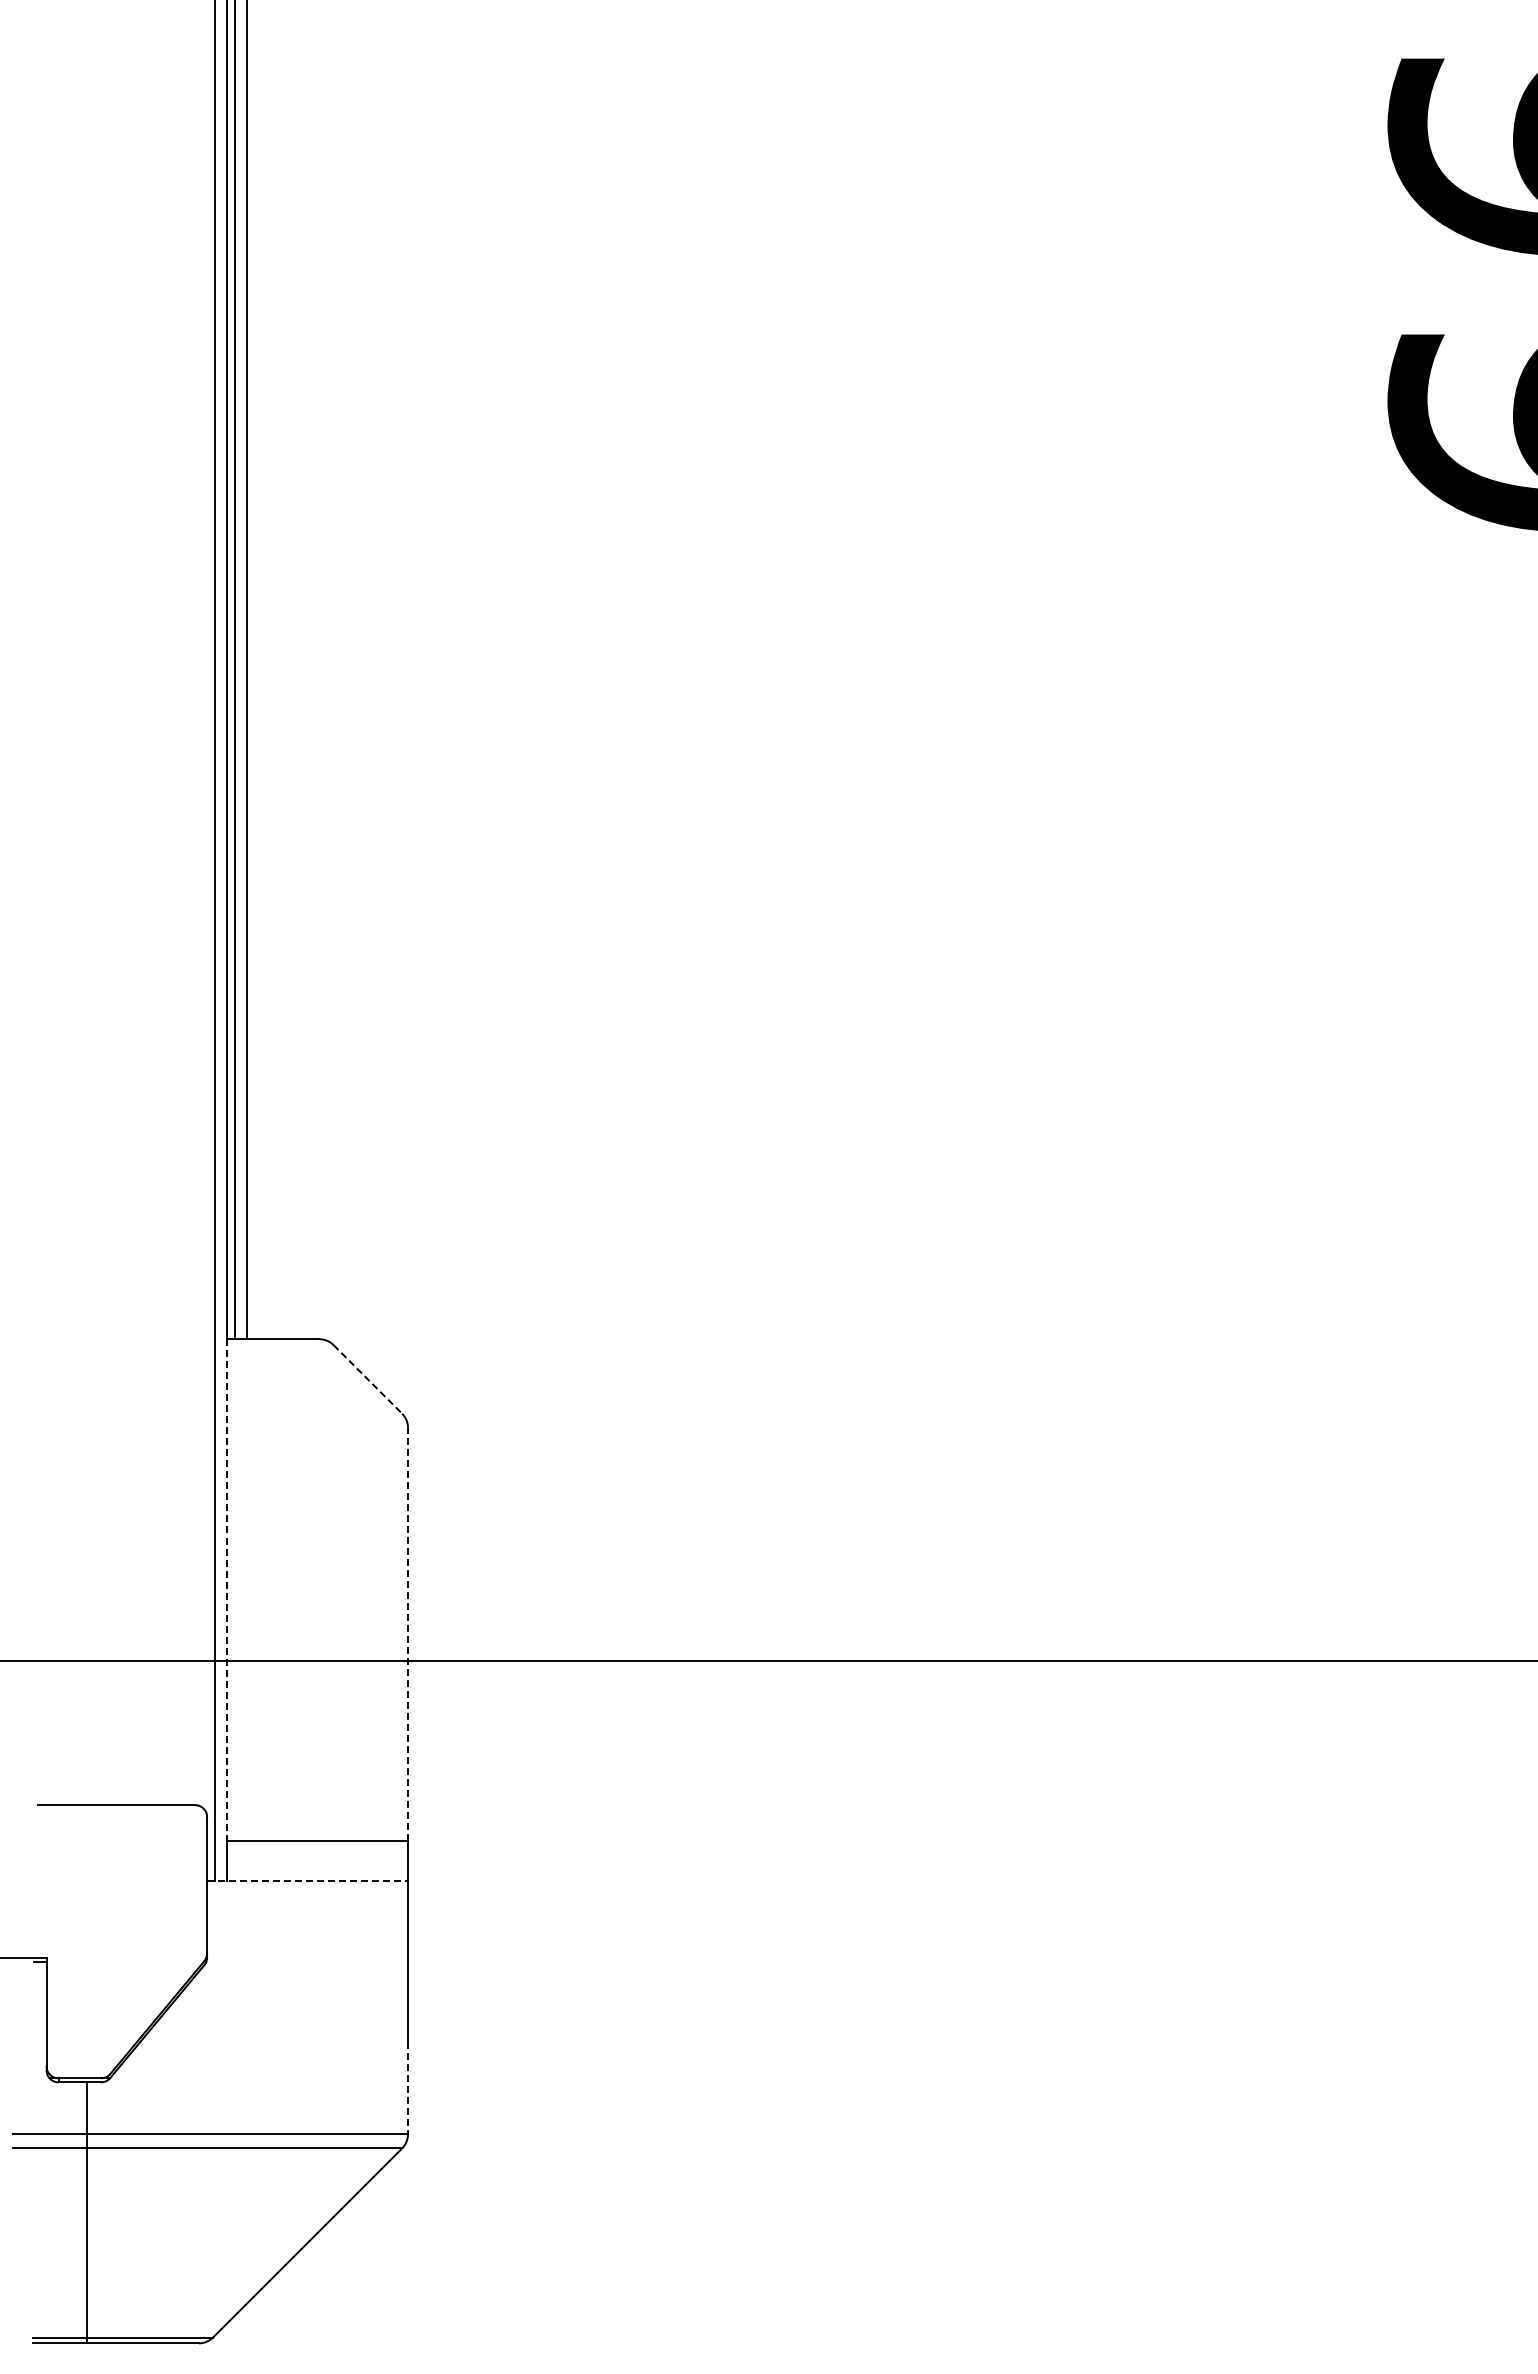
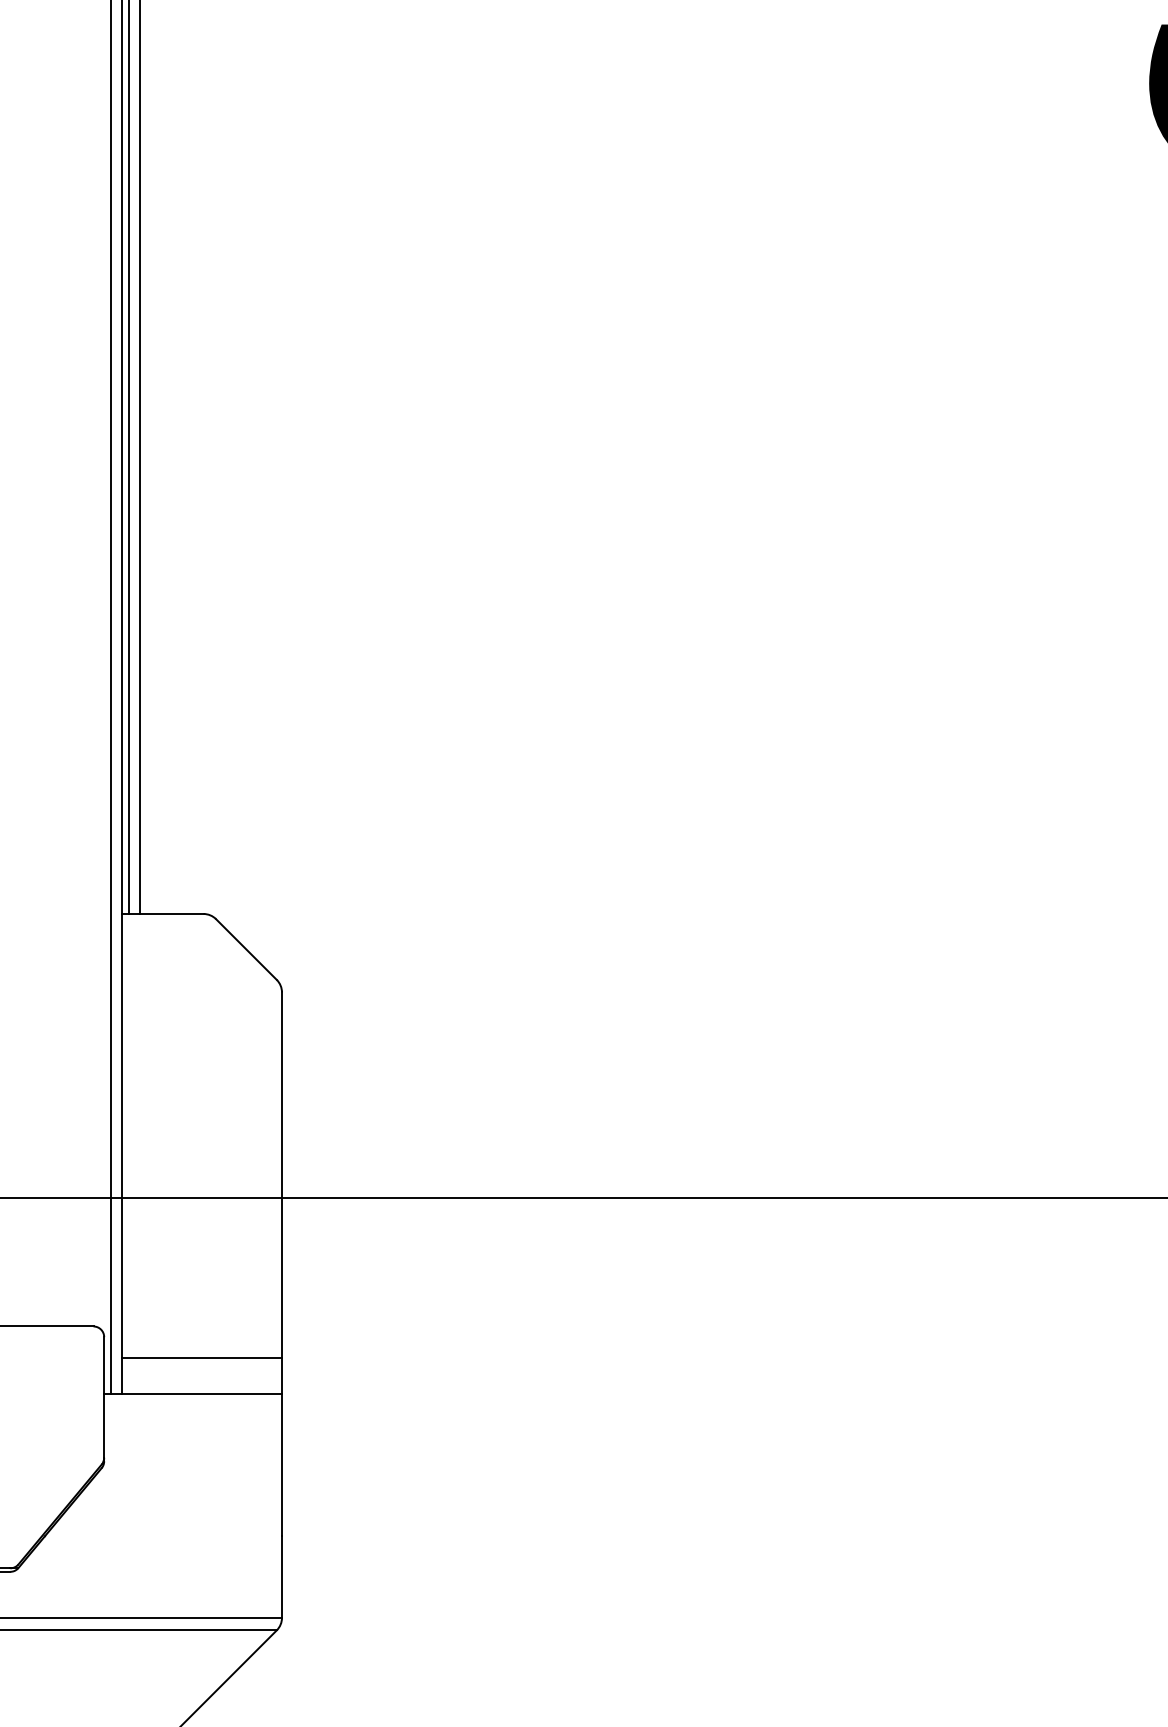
line: (368, 1379) -> (247, 949), dashed -> solid
line: (227, 1590) -> (122, 1136), dashed -> solid
line: (408, 1634) -> (282, 1175), dashed -> solid
line: (308, 1881) -> (193, 1394), dashed -> solid
line: (408, 2088) -> (282, 1577), dashed -> solid

